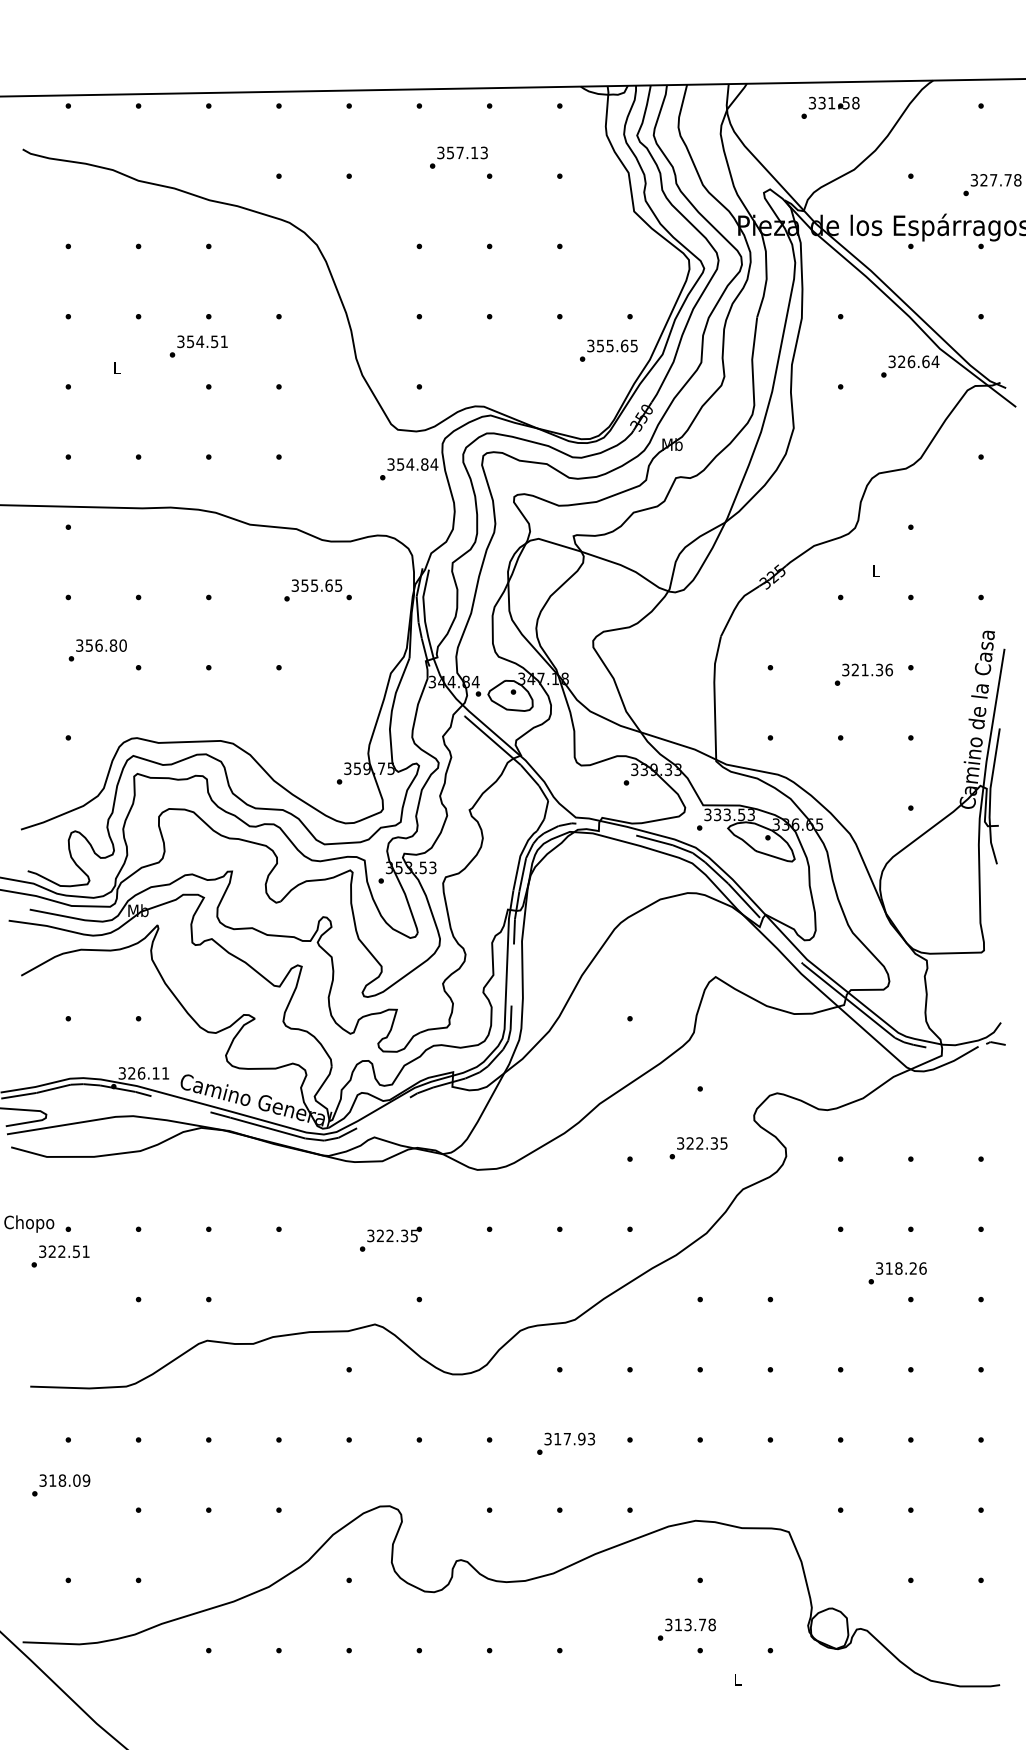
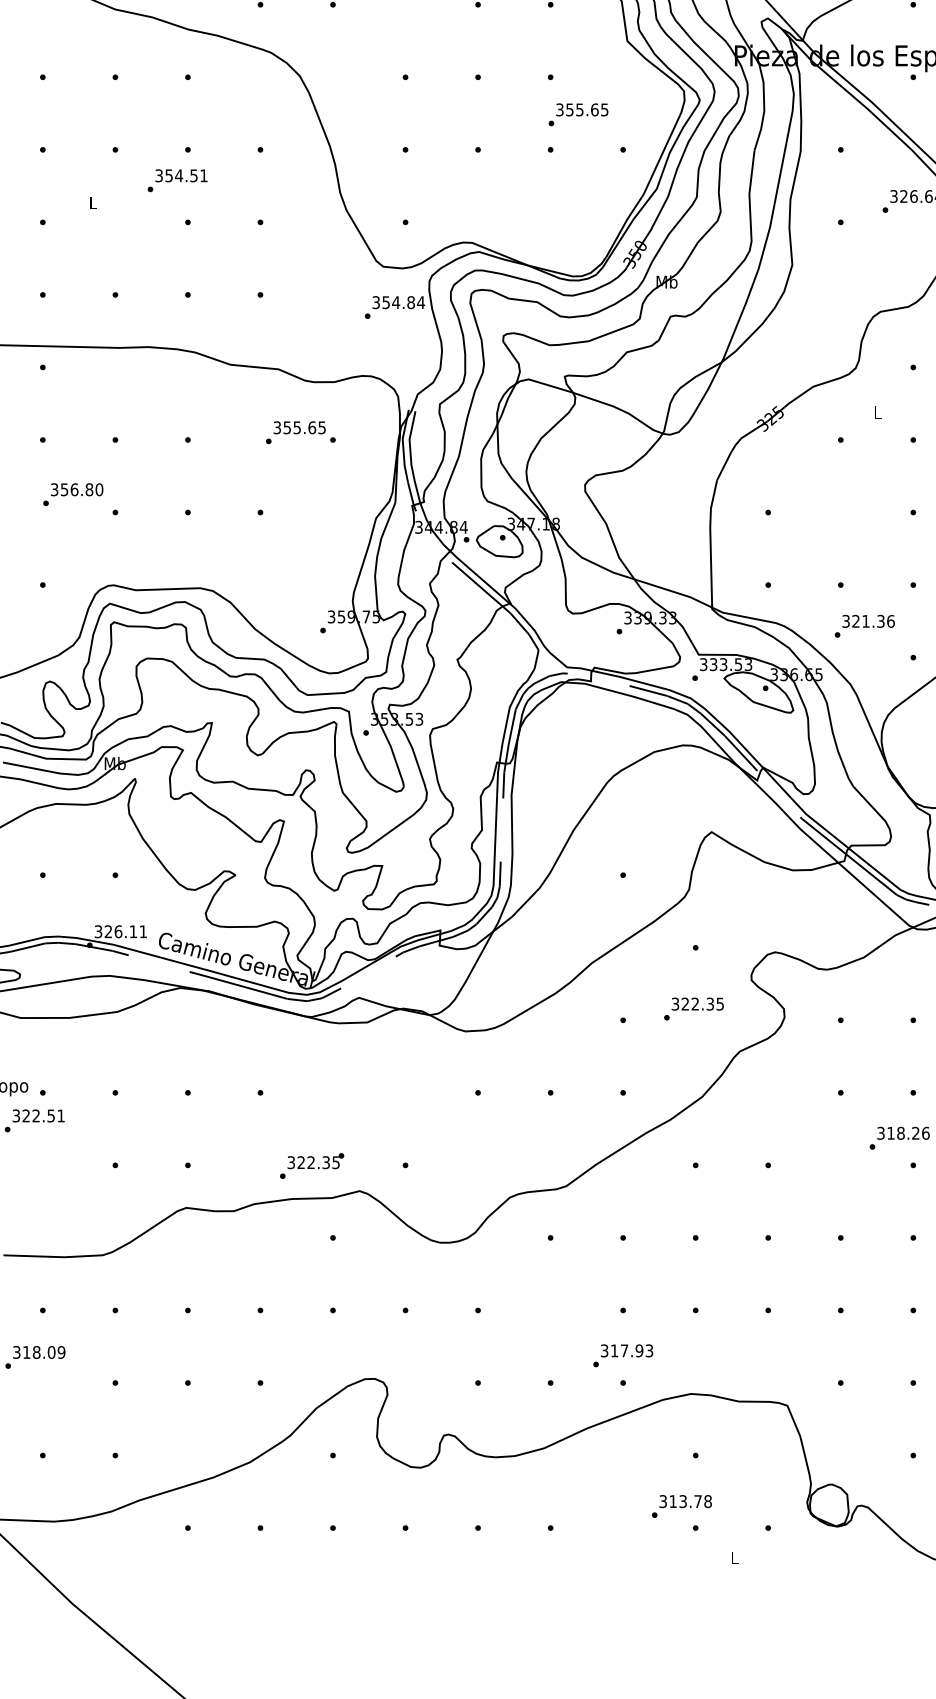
text: (608, 350) -> (578, 114), moved
text: (863, 674) -> (864, 625), moved
text: (390, 1238) -> (311, 1165), moved
text: (565, 1443) -> (622, 1355), moved

